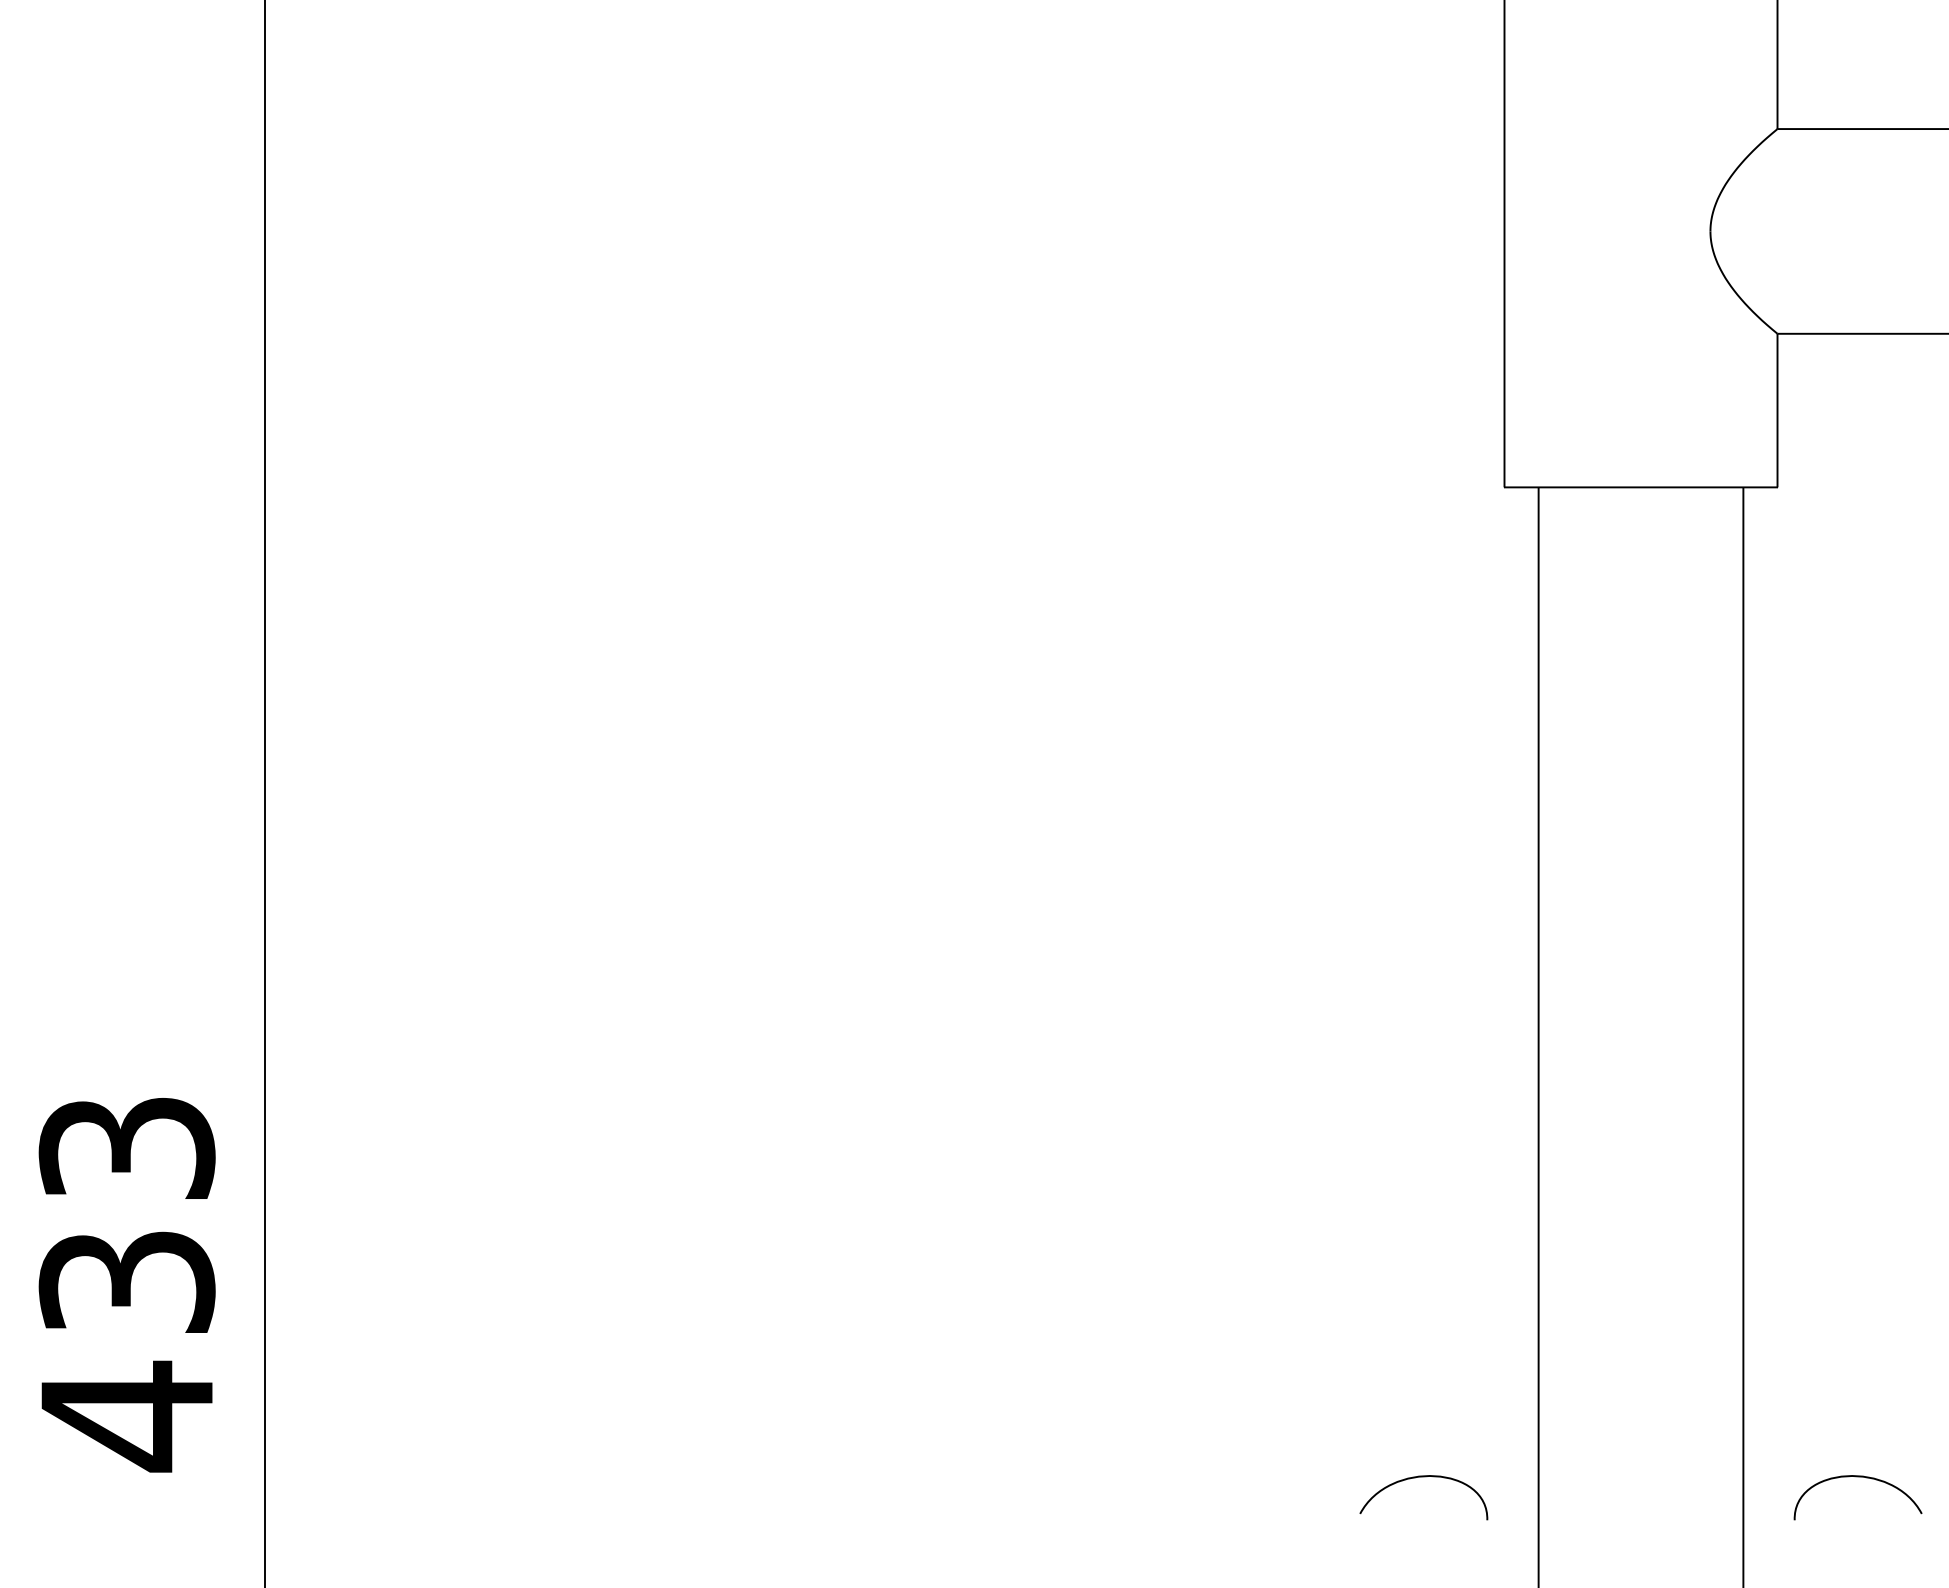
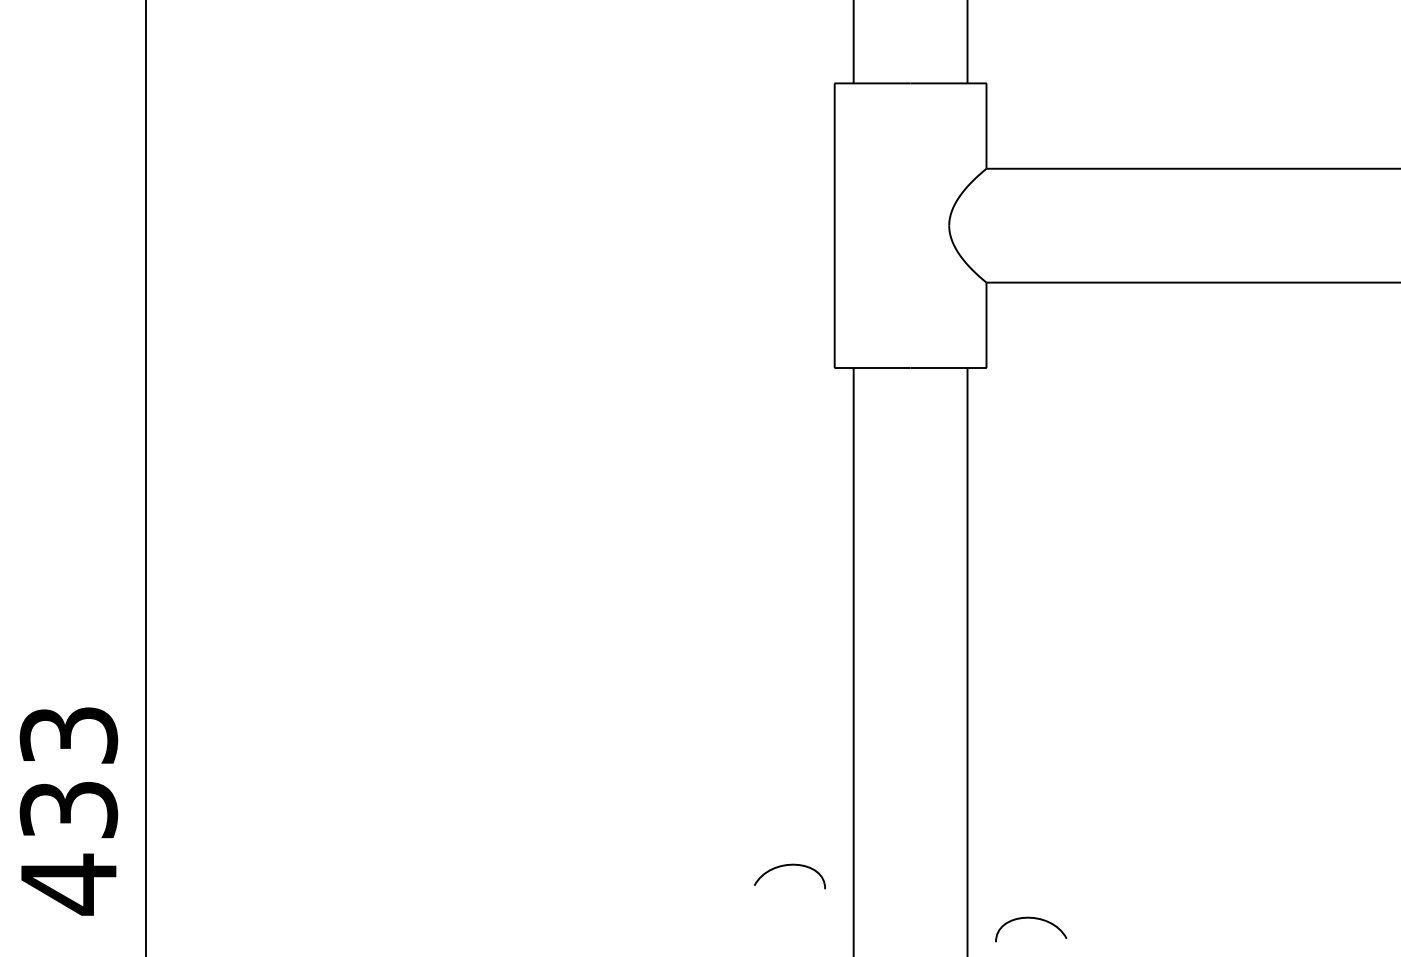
curve: (1416, 1479) -> (785, 866), moved

